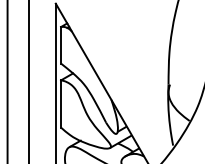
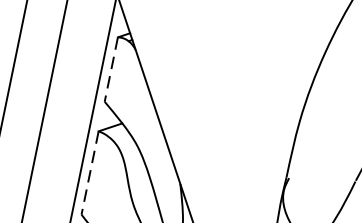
line: (61, 45) -> (112, 70), solid -> dashed
line: (61, 104) -> (90, 174), solid -> dashed

